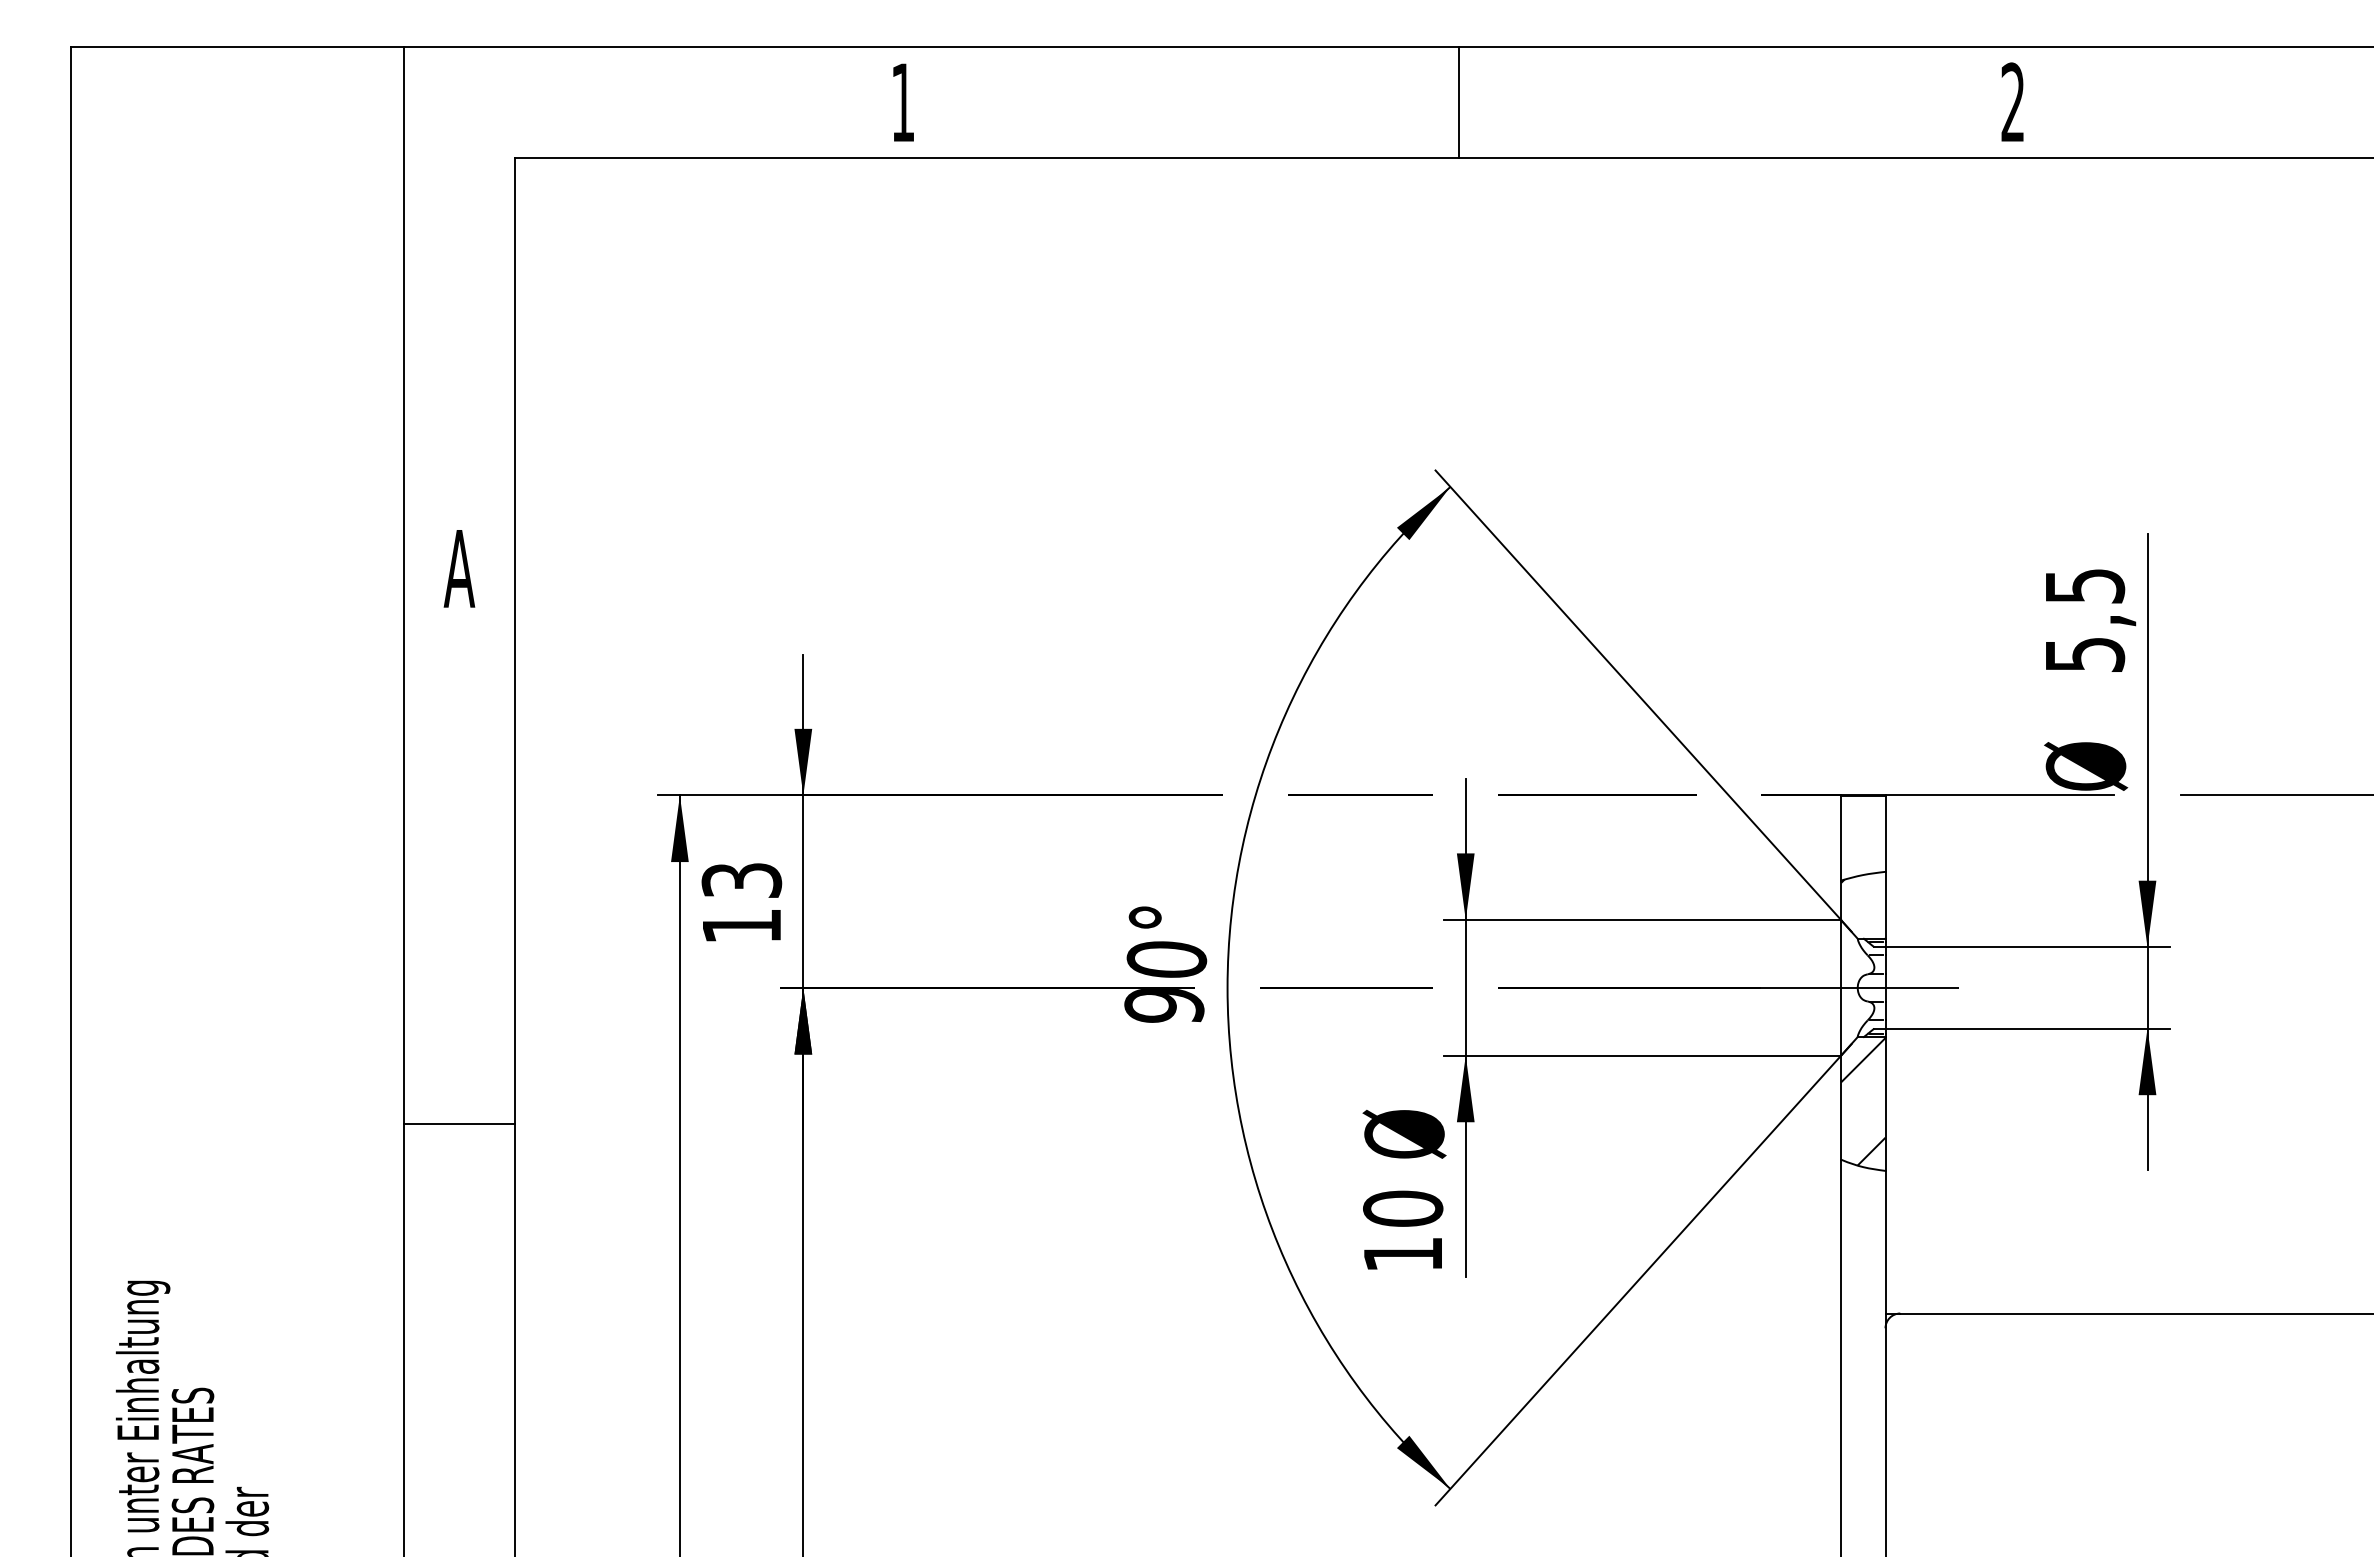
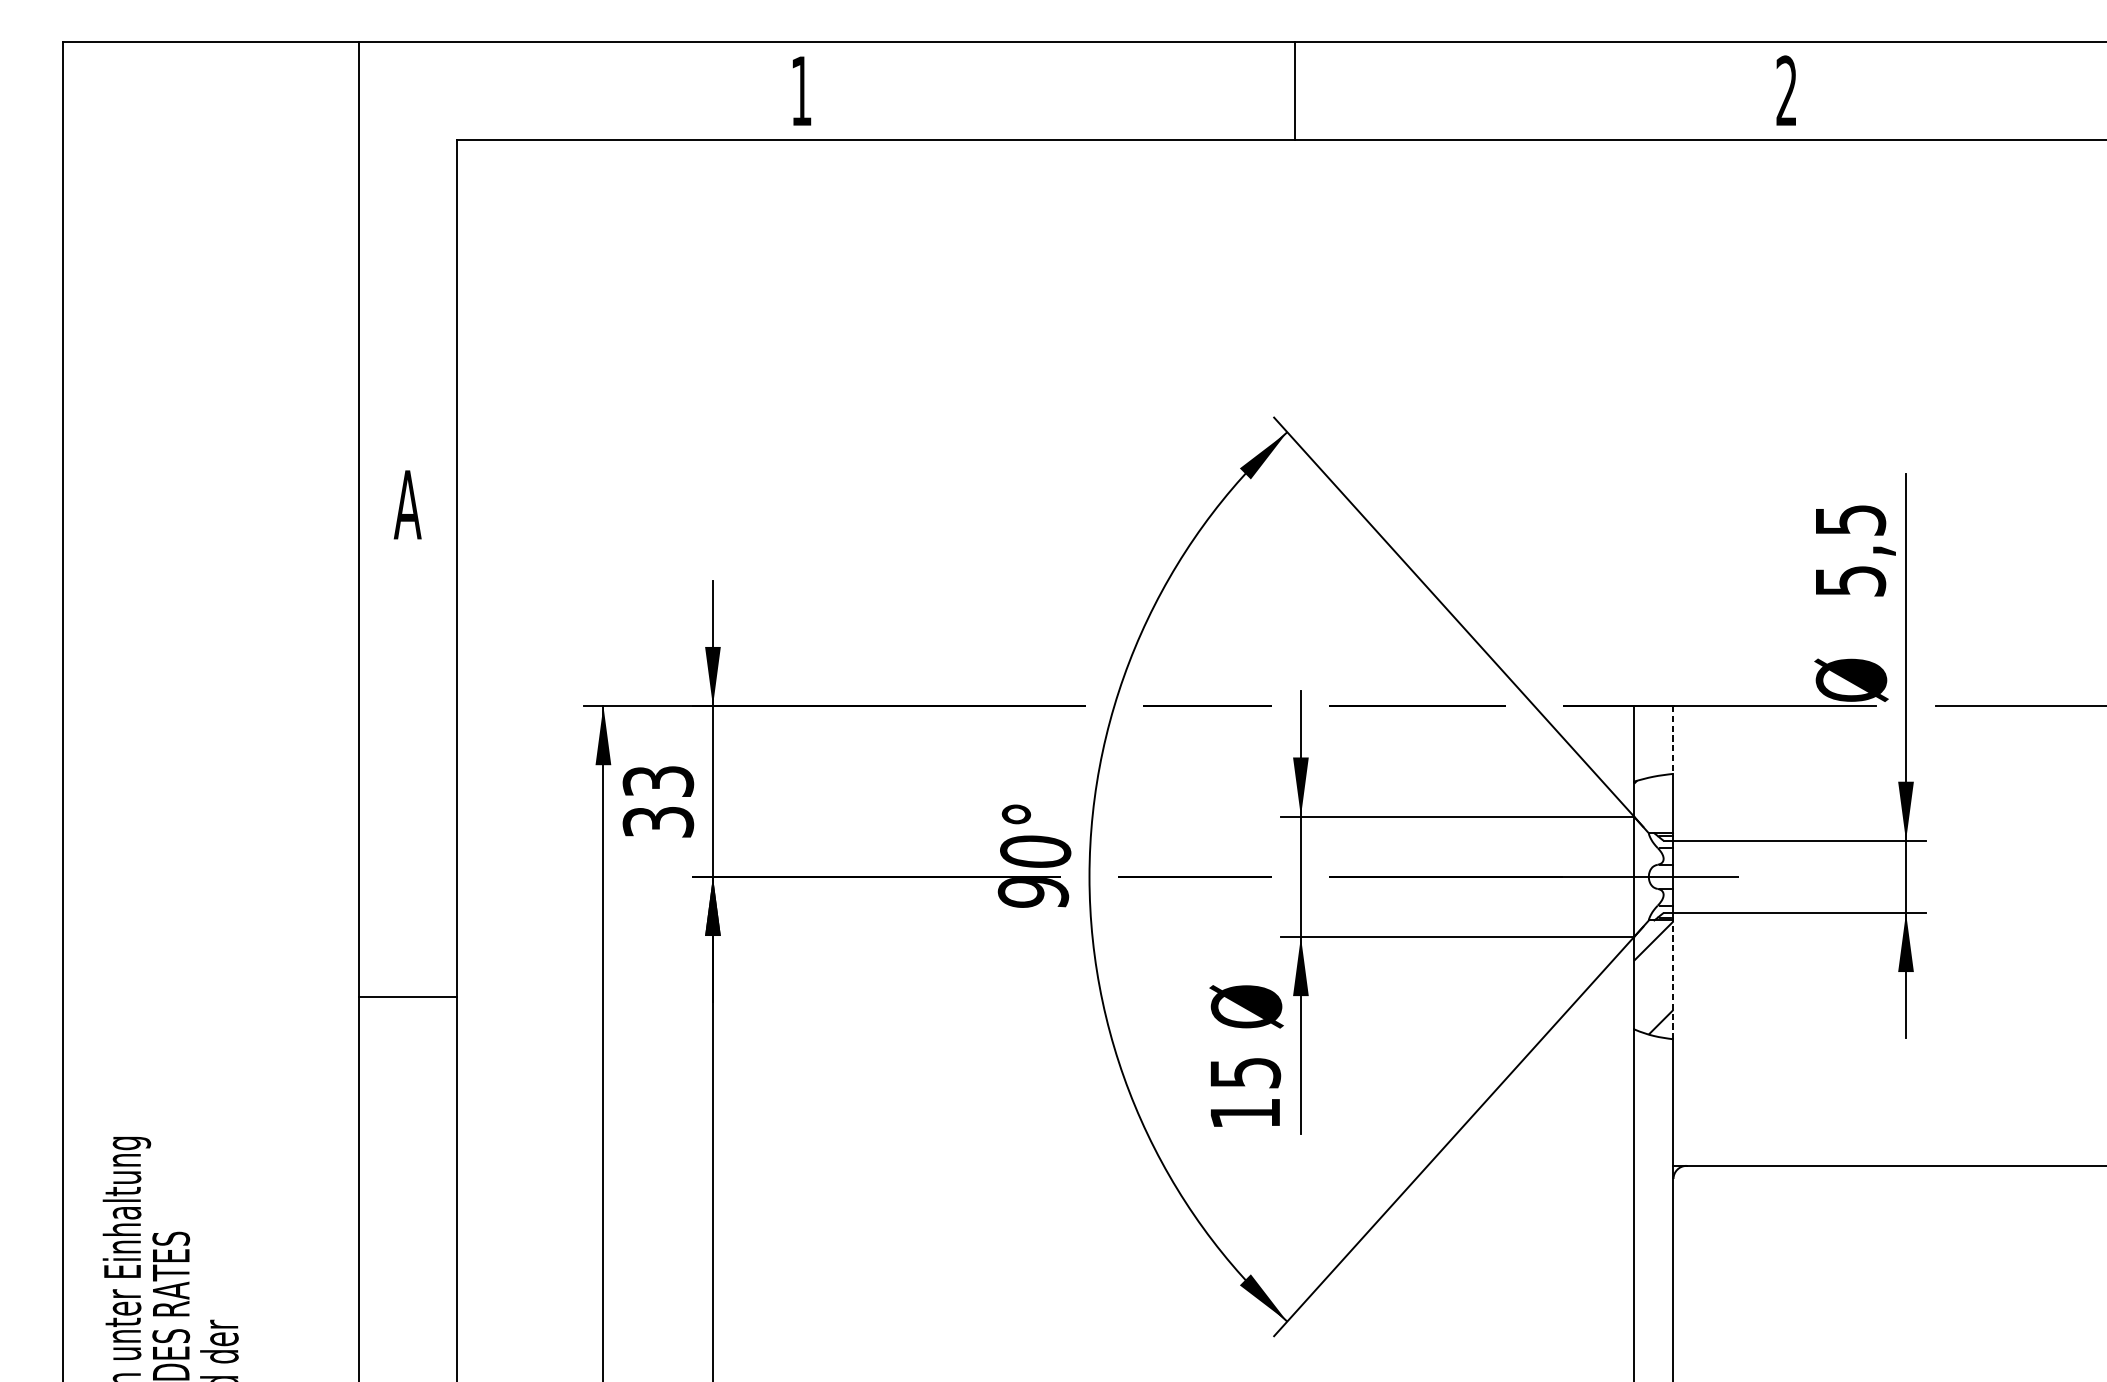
line: (1885, 834) -> (1673, 740), solid -> dashed
text: (741, 926) -> (658, 822), 13 -> 33
line: (1885, 1103) -> (1673, 979), solid -> dashed
text: (1403, 1208) -> (1245, 1072), 10 -> 15

